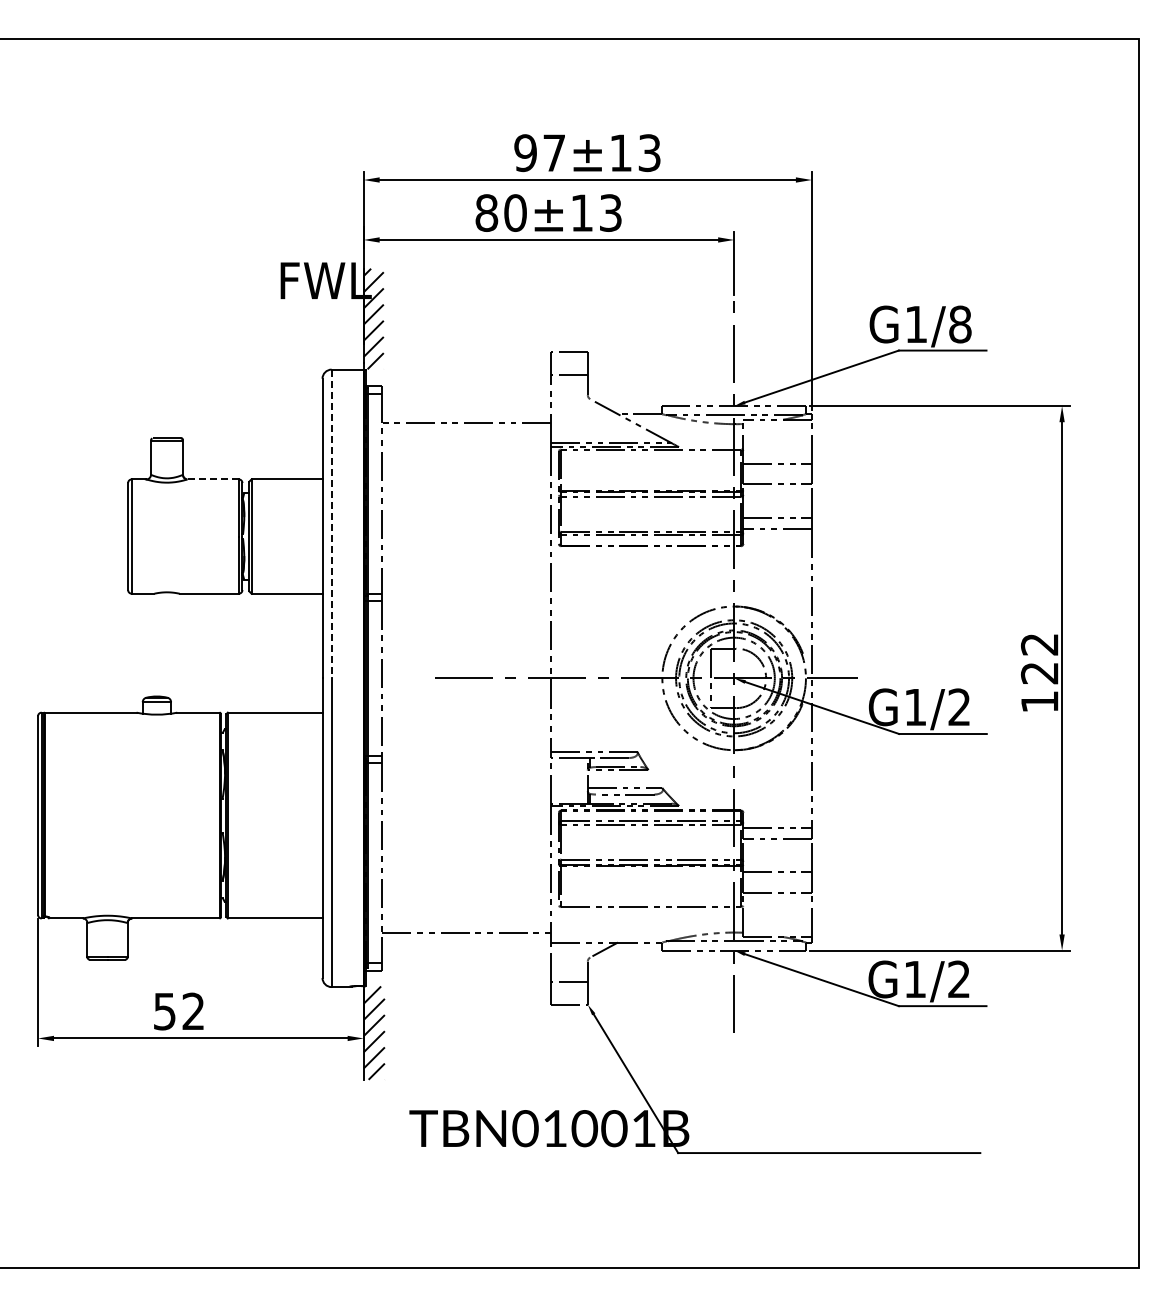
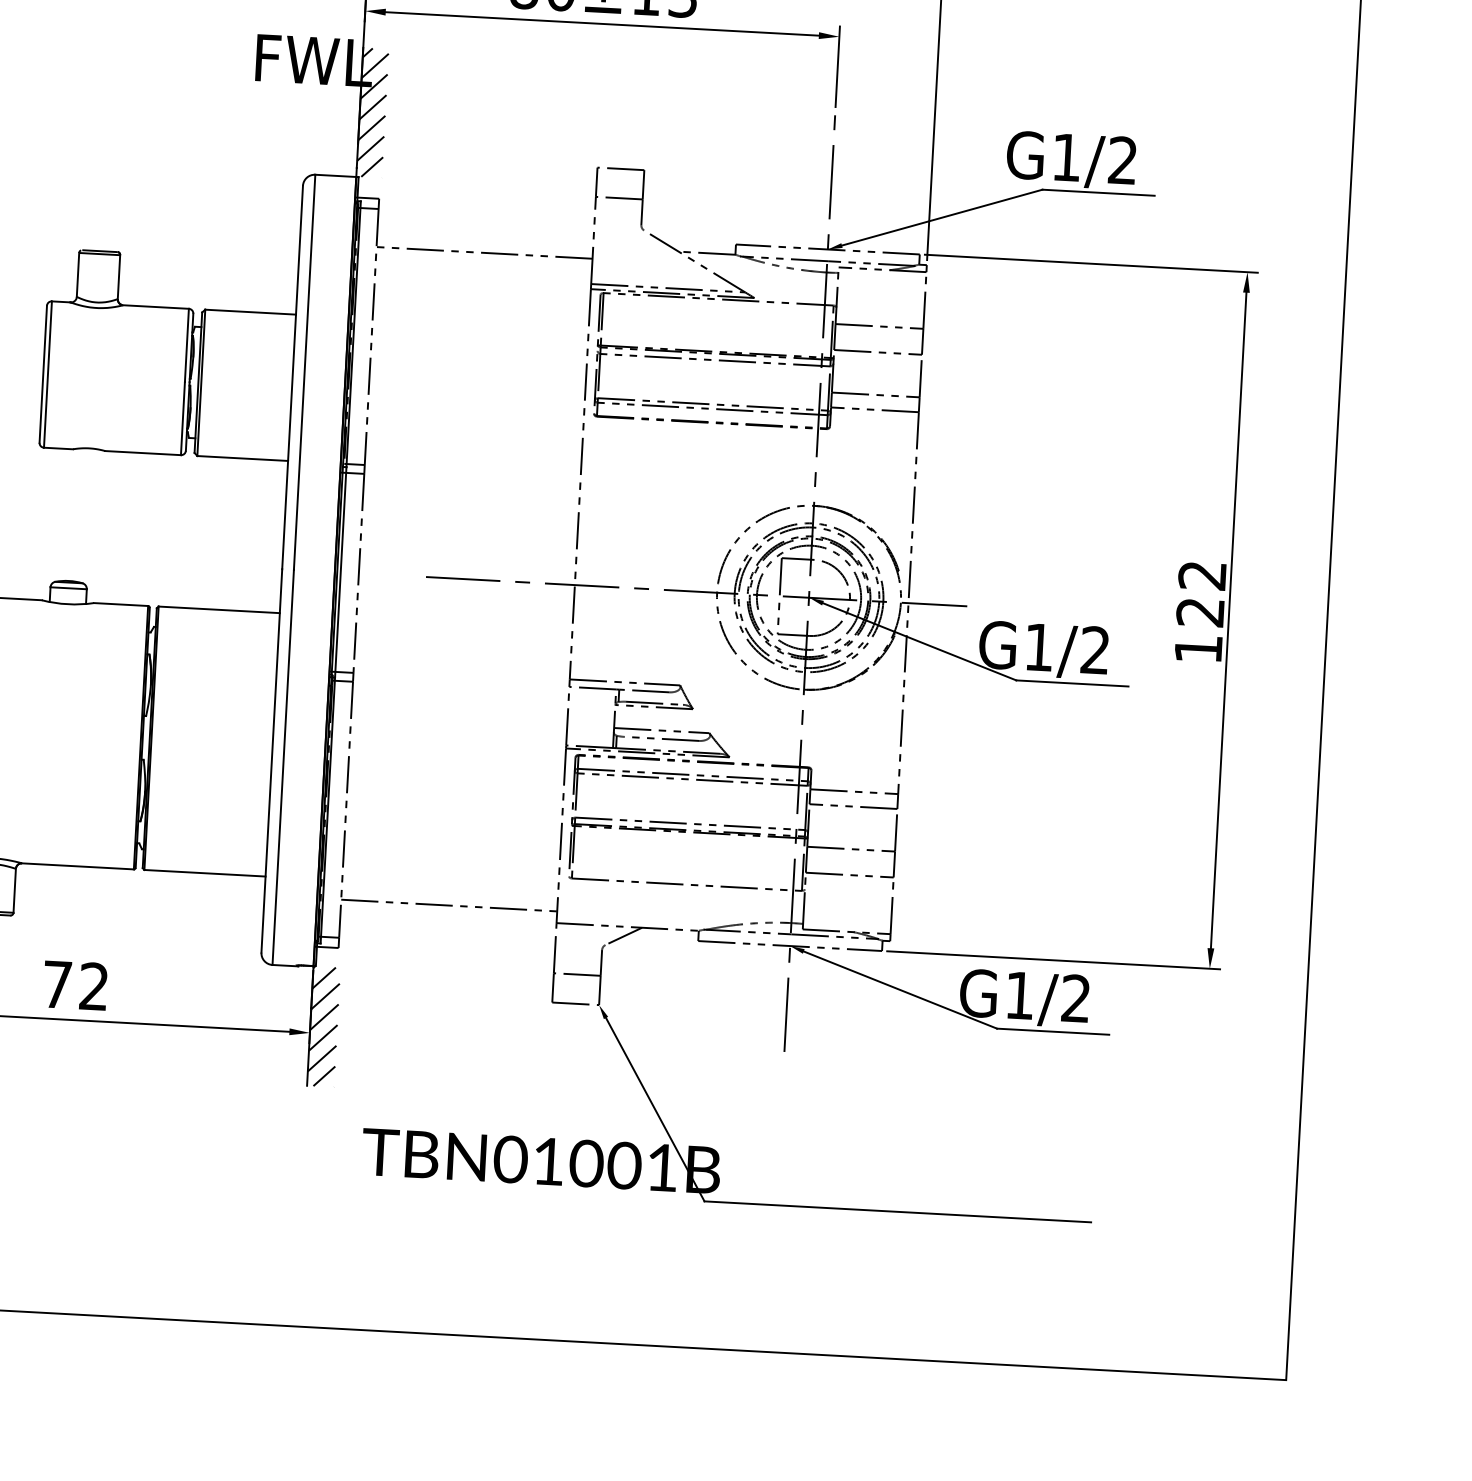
text: (960, 324) -> (1123, 160), G1/8 -> G1/2
line: (213, 479) -> (156, 307), dashed -> solid
line: (331, 524) -> (304, 372), dashed -> solid
text: (164, 1011) -> (56, 984), 52 -> 72

